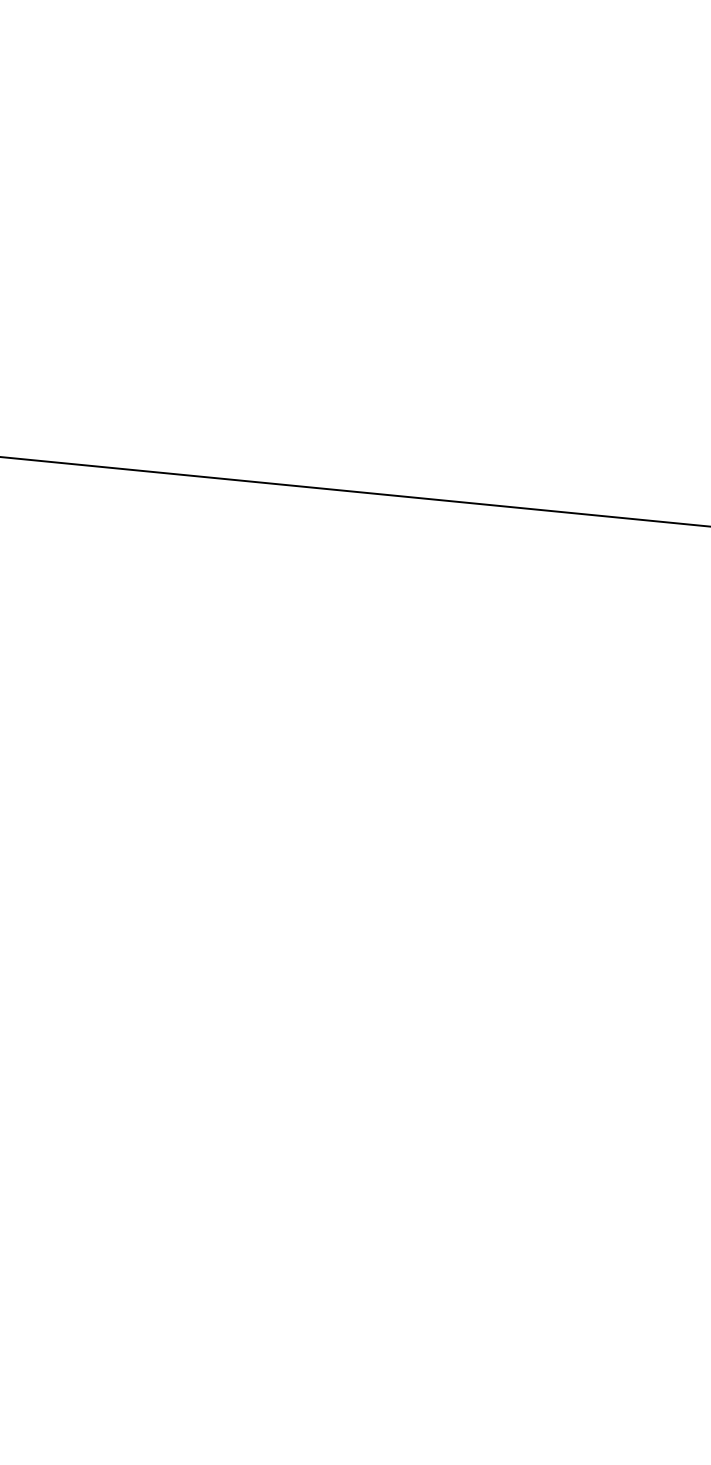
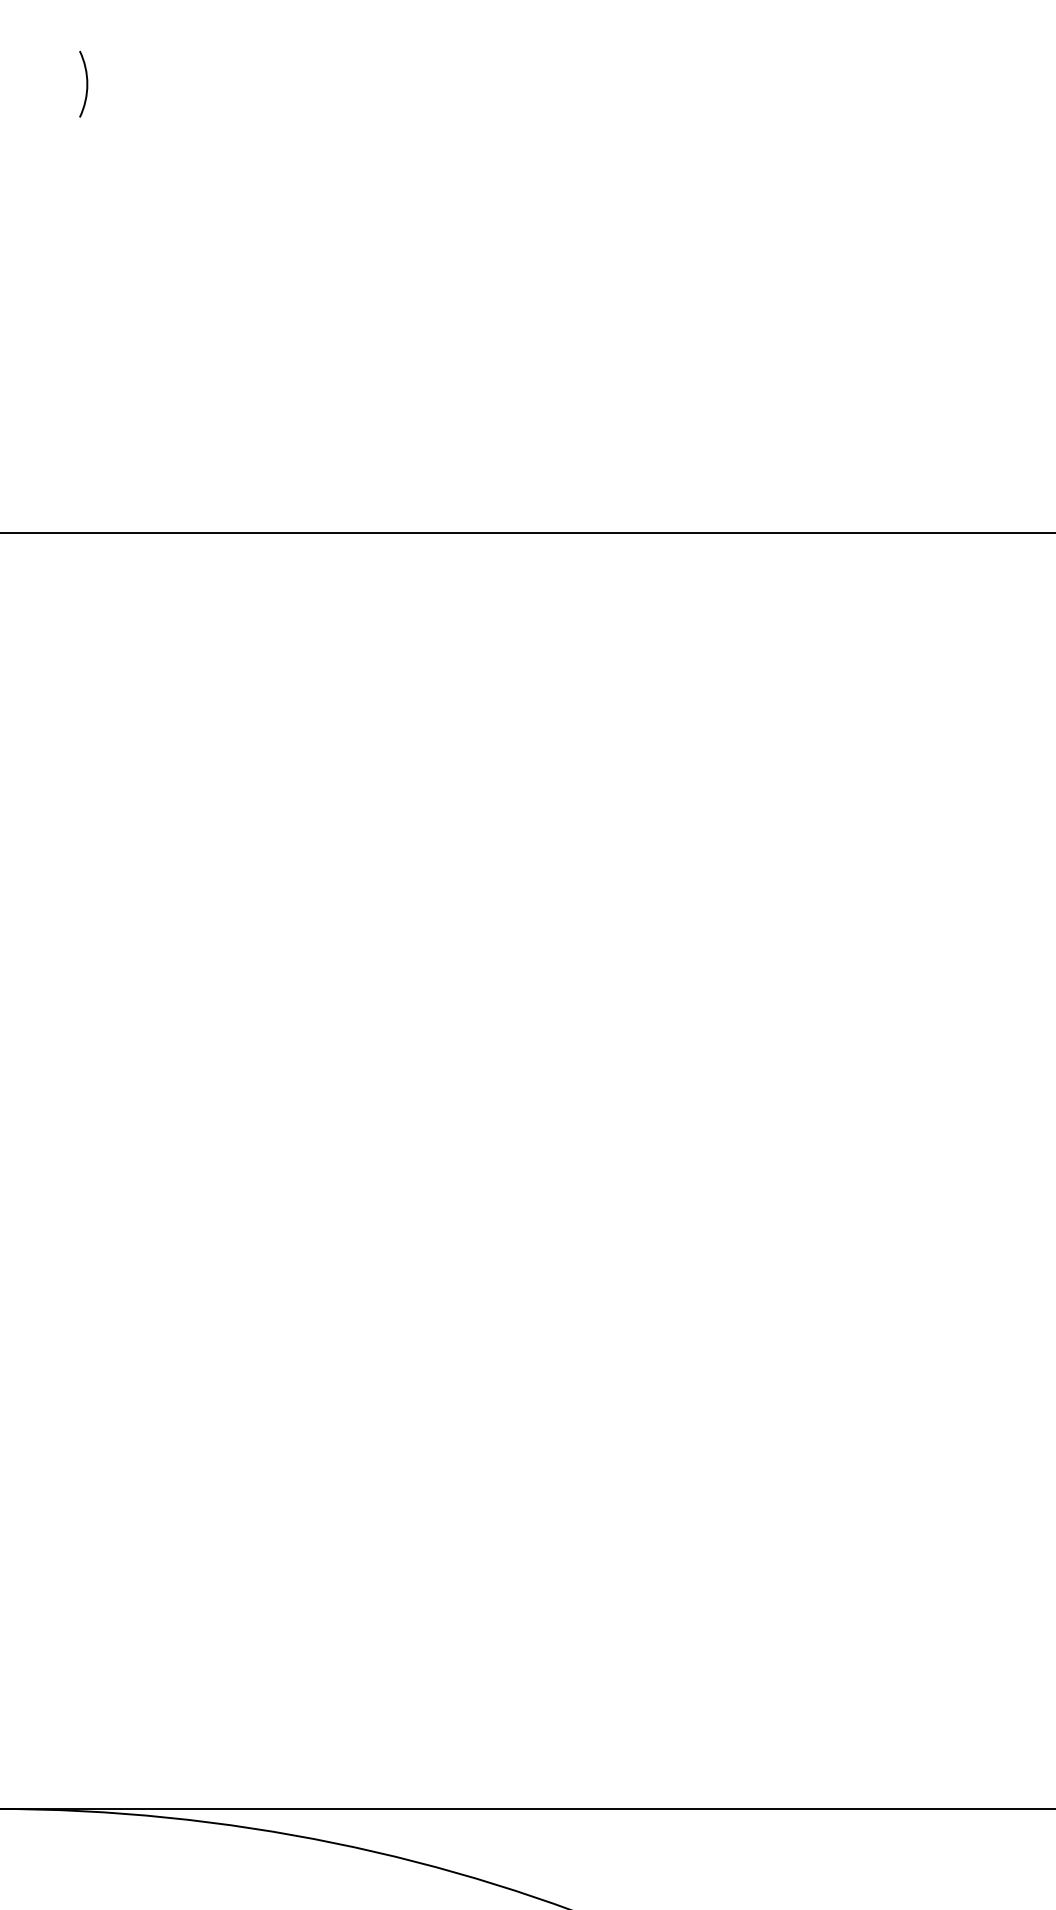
arc: (86, 89) -> (86, 84), added

